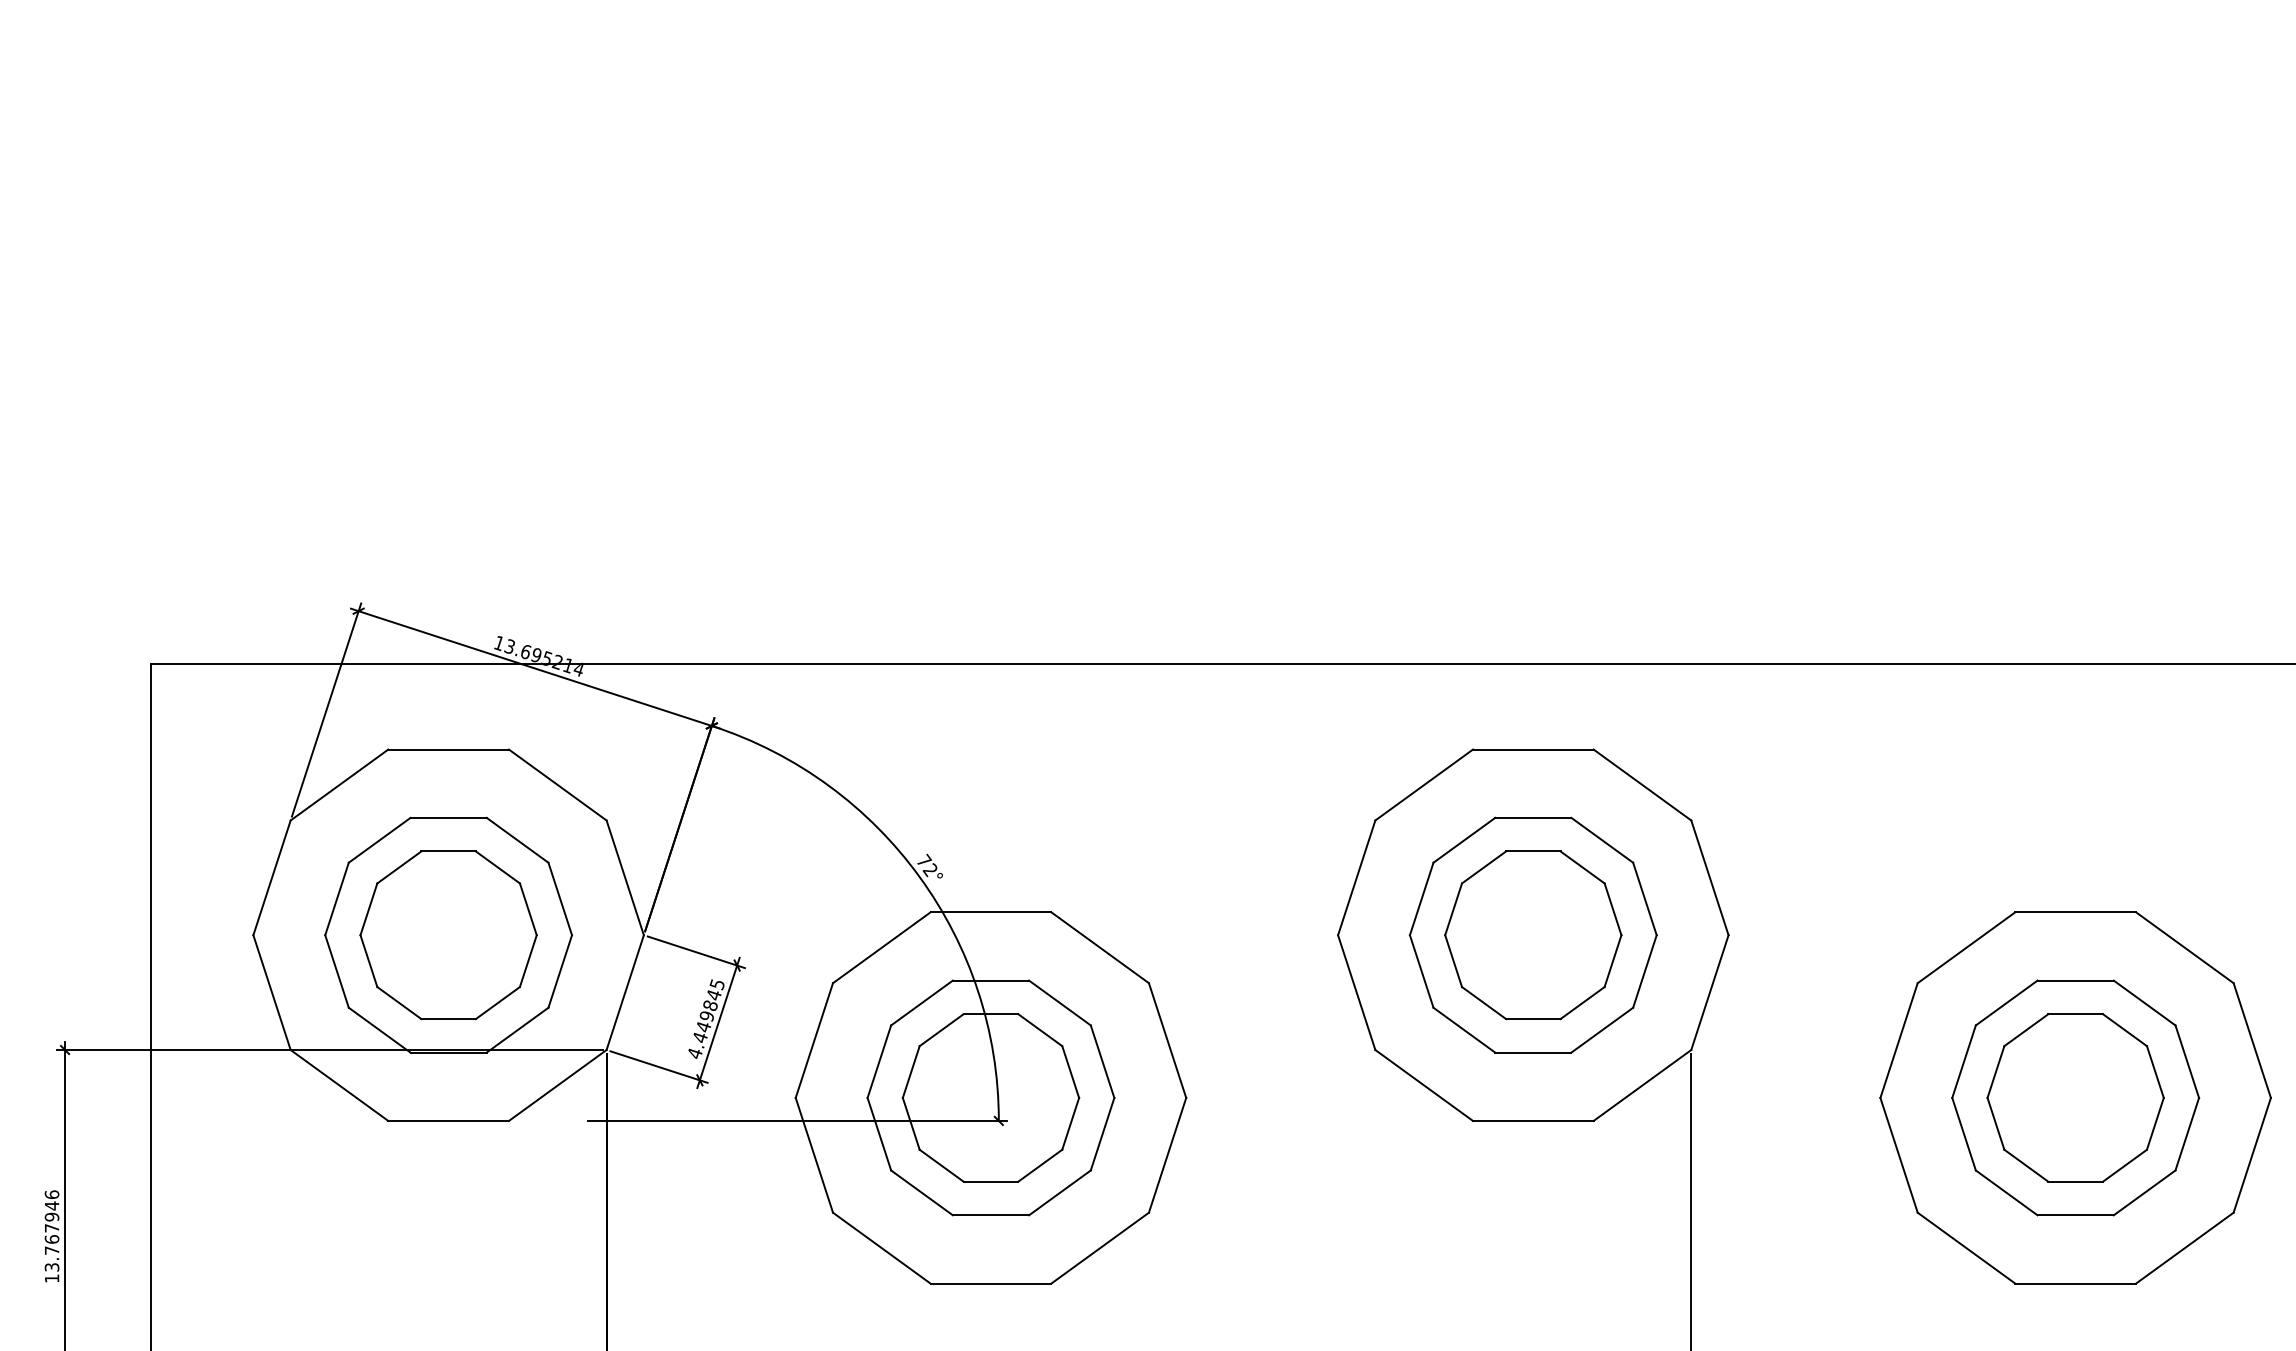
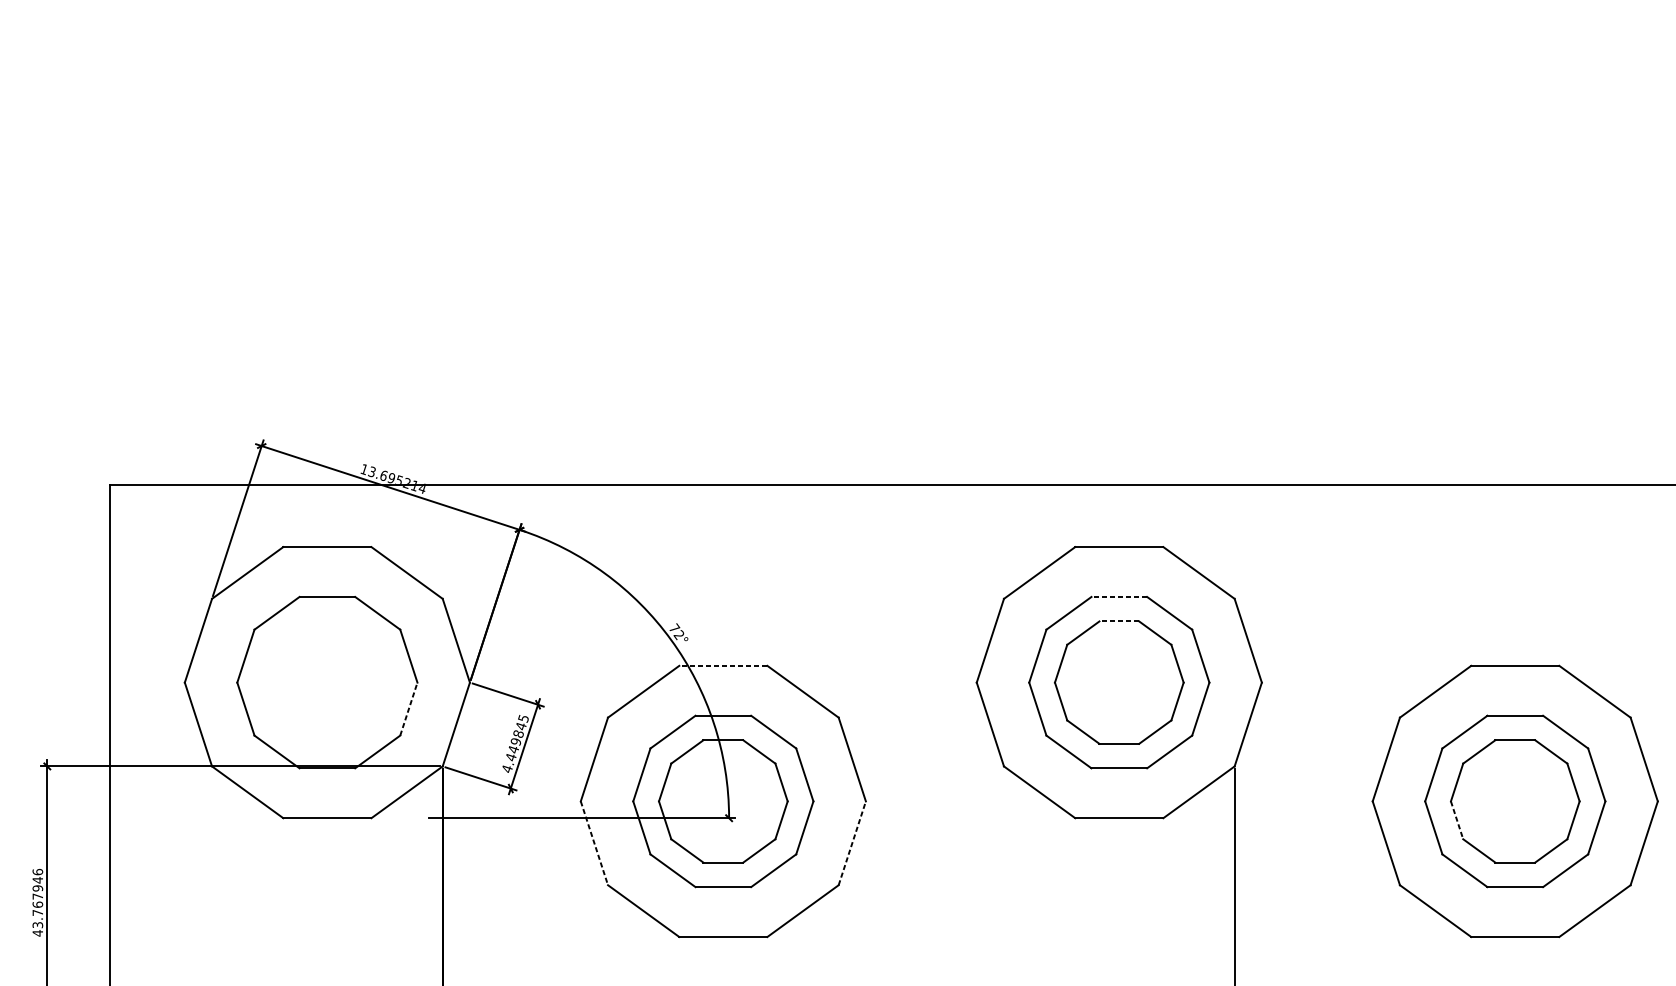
line: (1532, 817) -> (1118, 596), solid -> dashed
line: (1532, 851) -> (1118, 621), solid -> dashed
line: (990, 912) -> (723, 666), solid -> dashed
part: (448, 935) -> (327, 682), removed
line: (560, 971) -> (409, 709), solid -> dashed
line: (1996, 1124) -> (1457, 820), solid -> dashed
line: (1167, 1154) -> (852, 842), solid -> dashed
line: (814, 1155) -> (594, 843), solid -> dashed
text: (52, 1278) -> (38, 933), 13.767946 -> 43.767946

